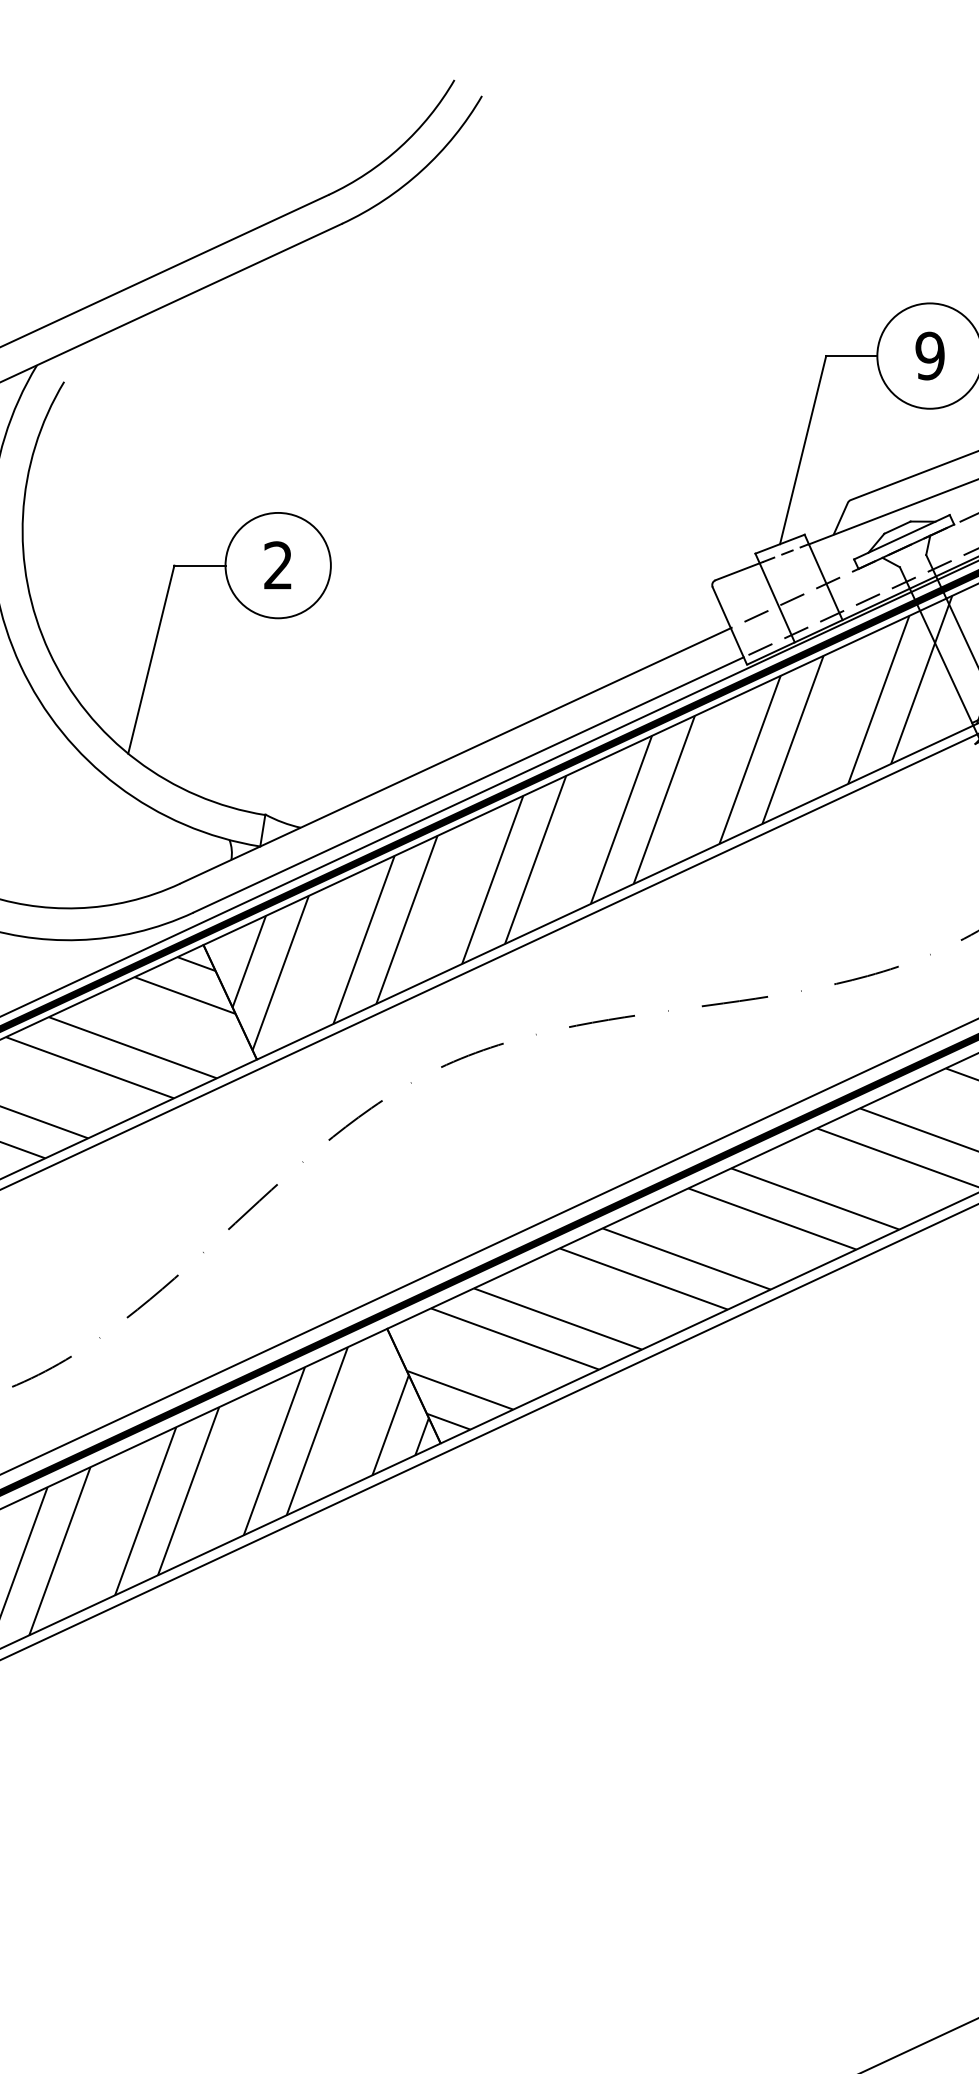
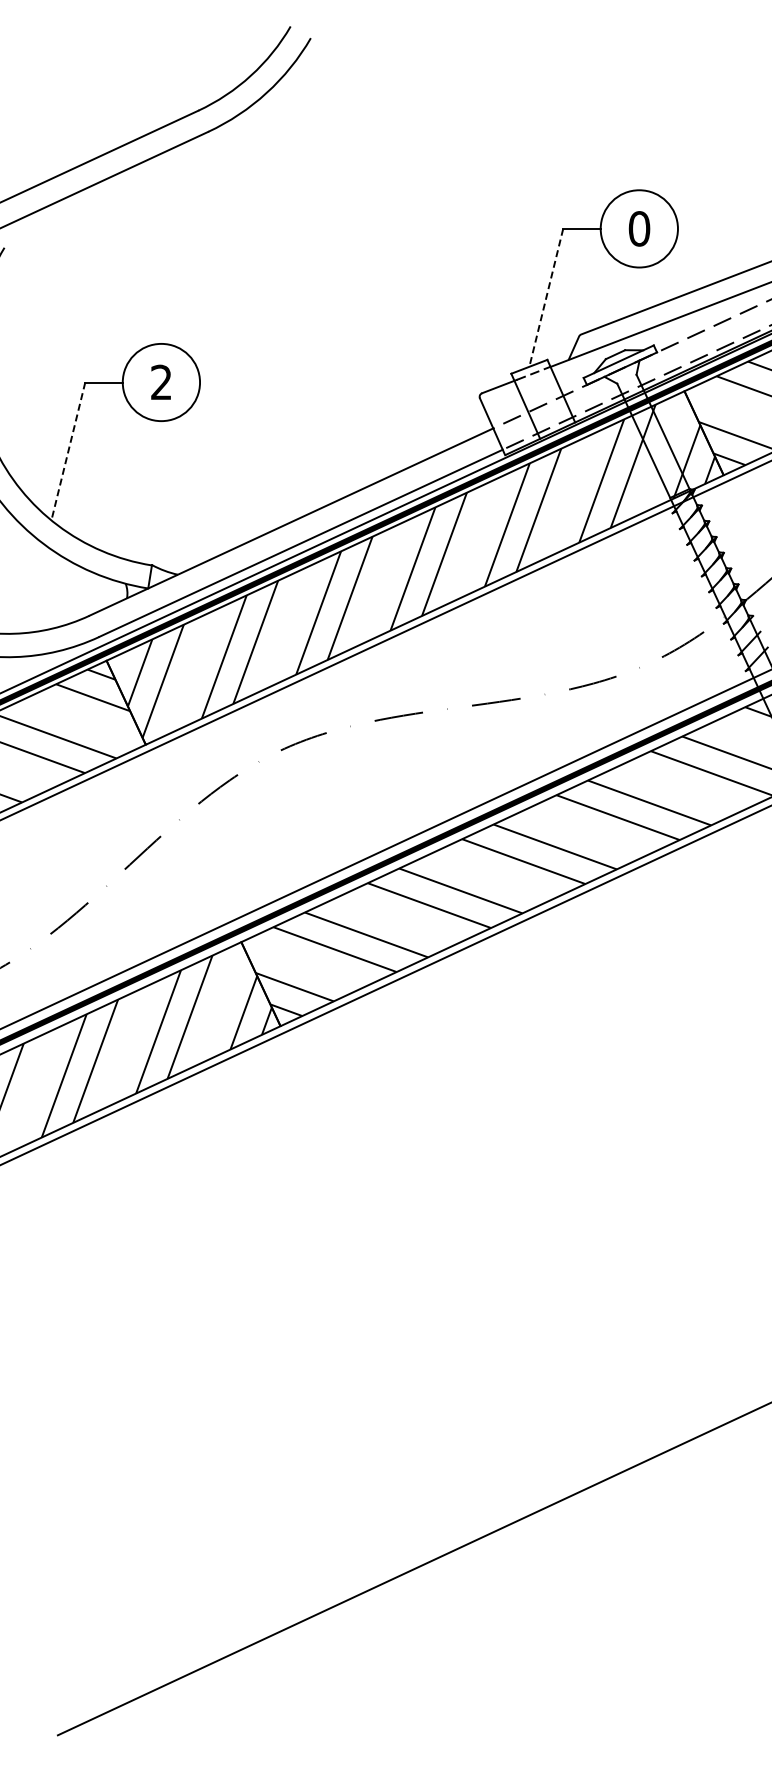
text: (930, 355) -> (639, 228), 9 -> 0
line: (803, 451) -> (546, 298), solid -> dashed
line: (151, 659) -> (68, 451), solid -> dashed

